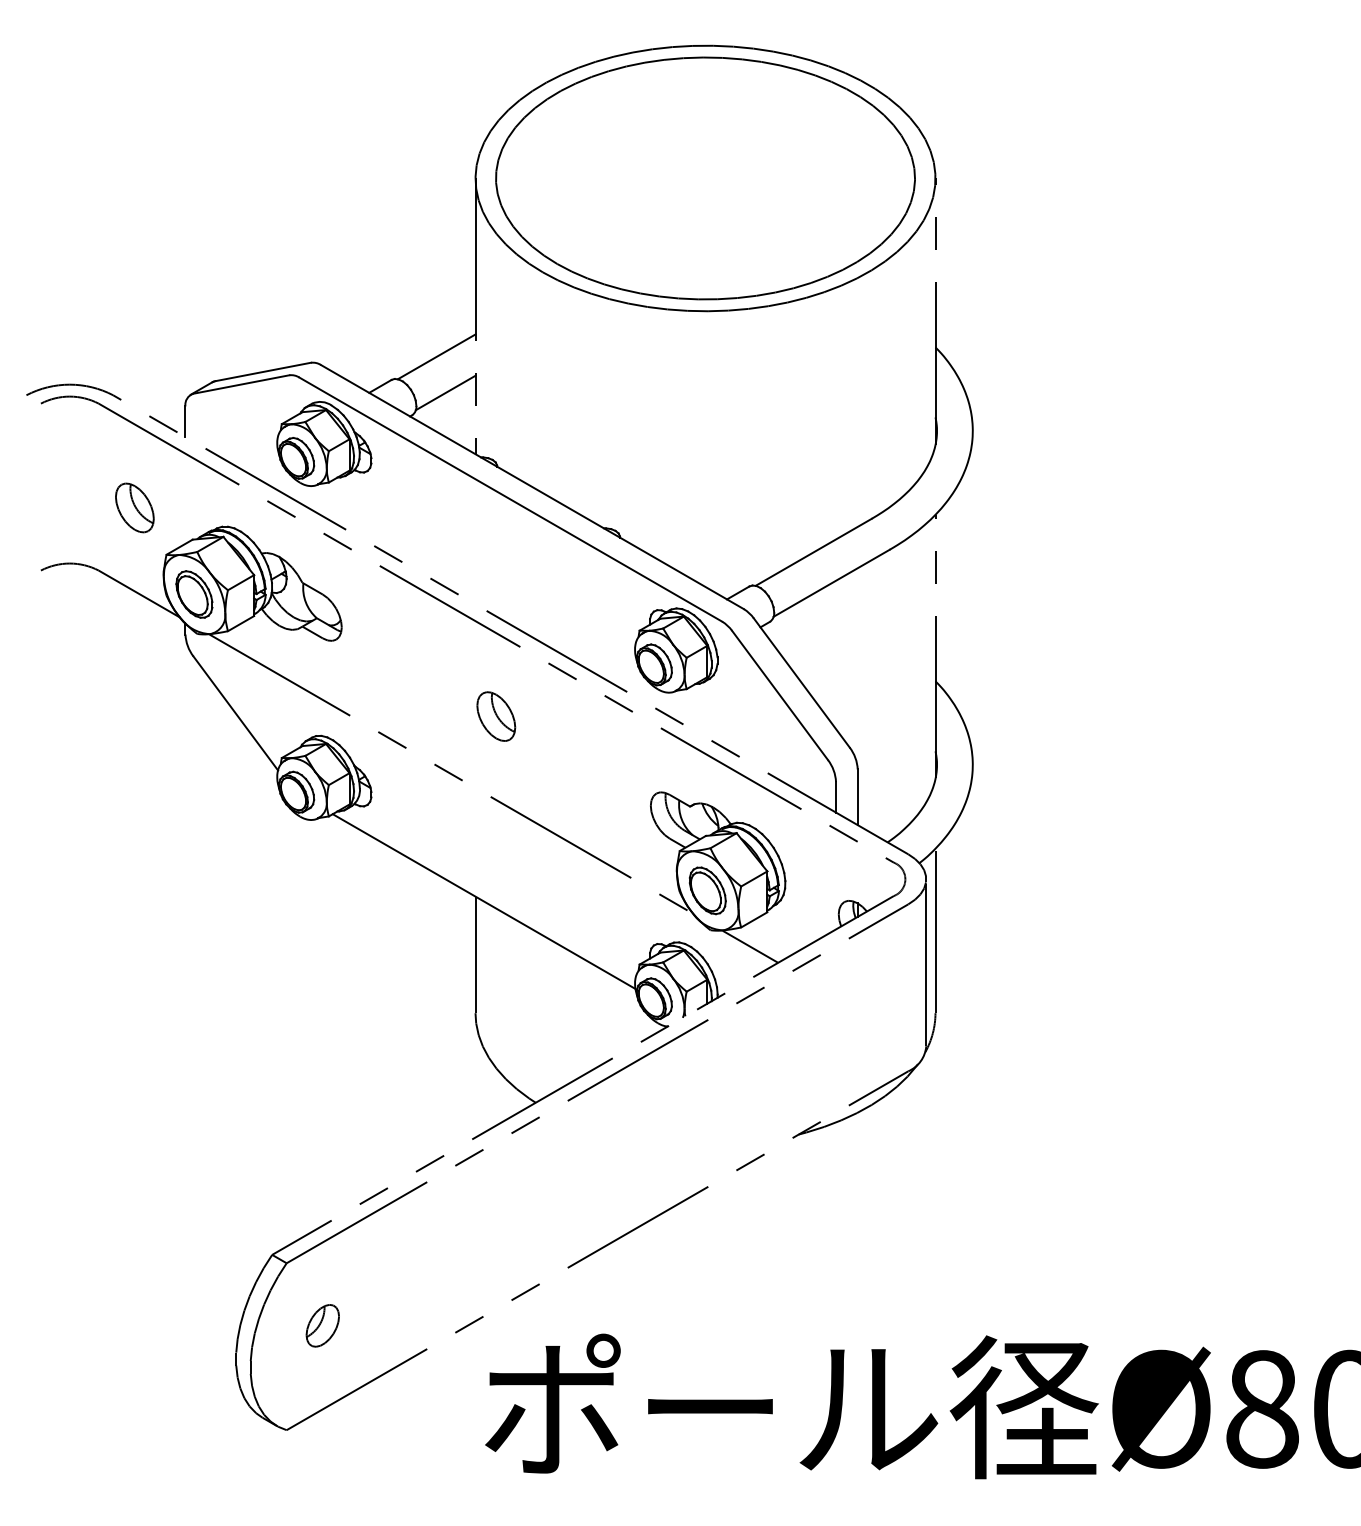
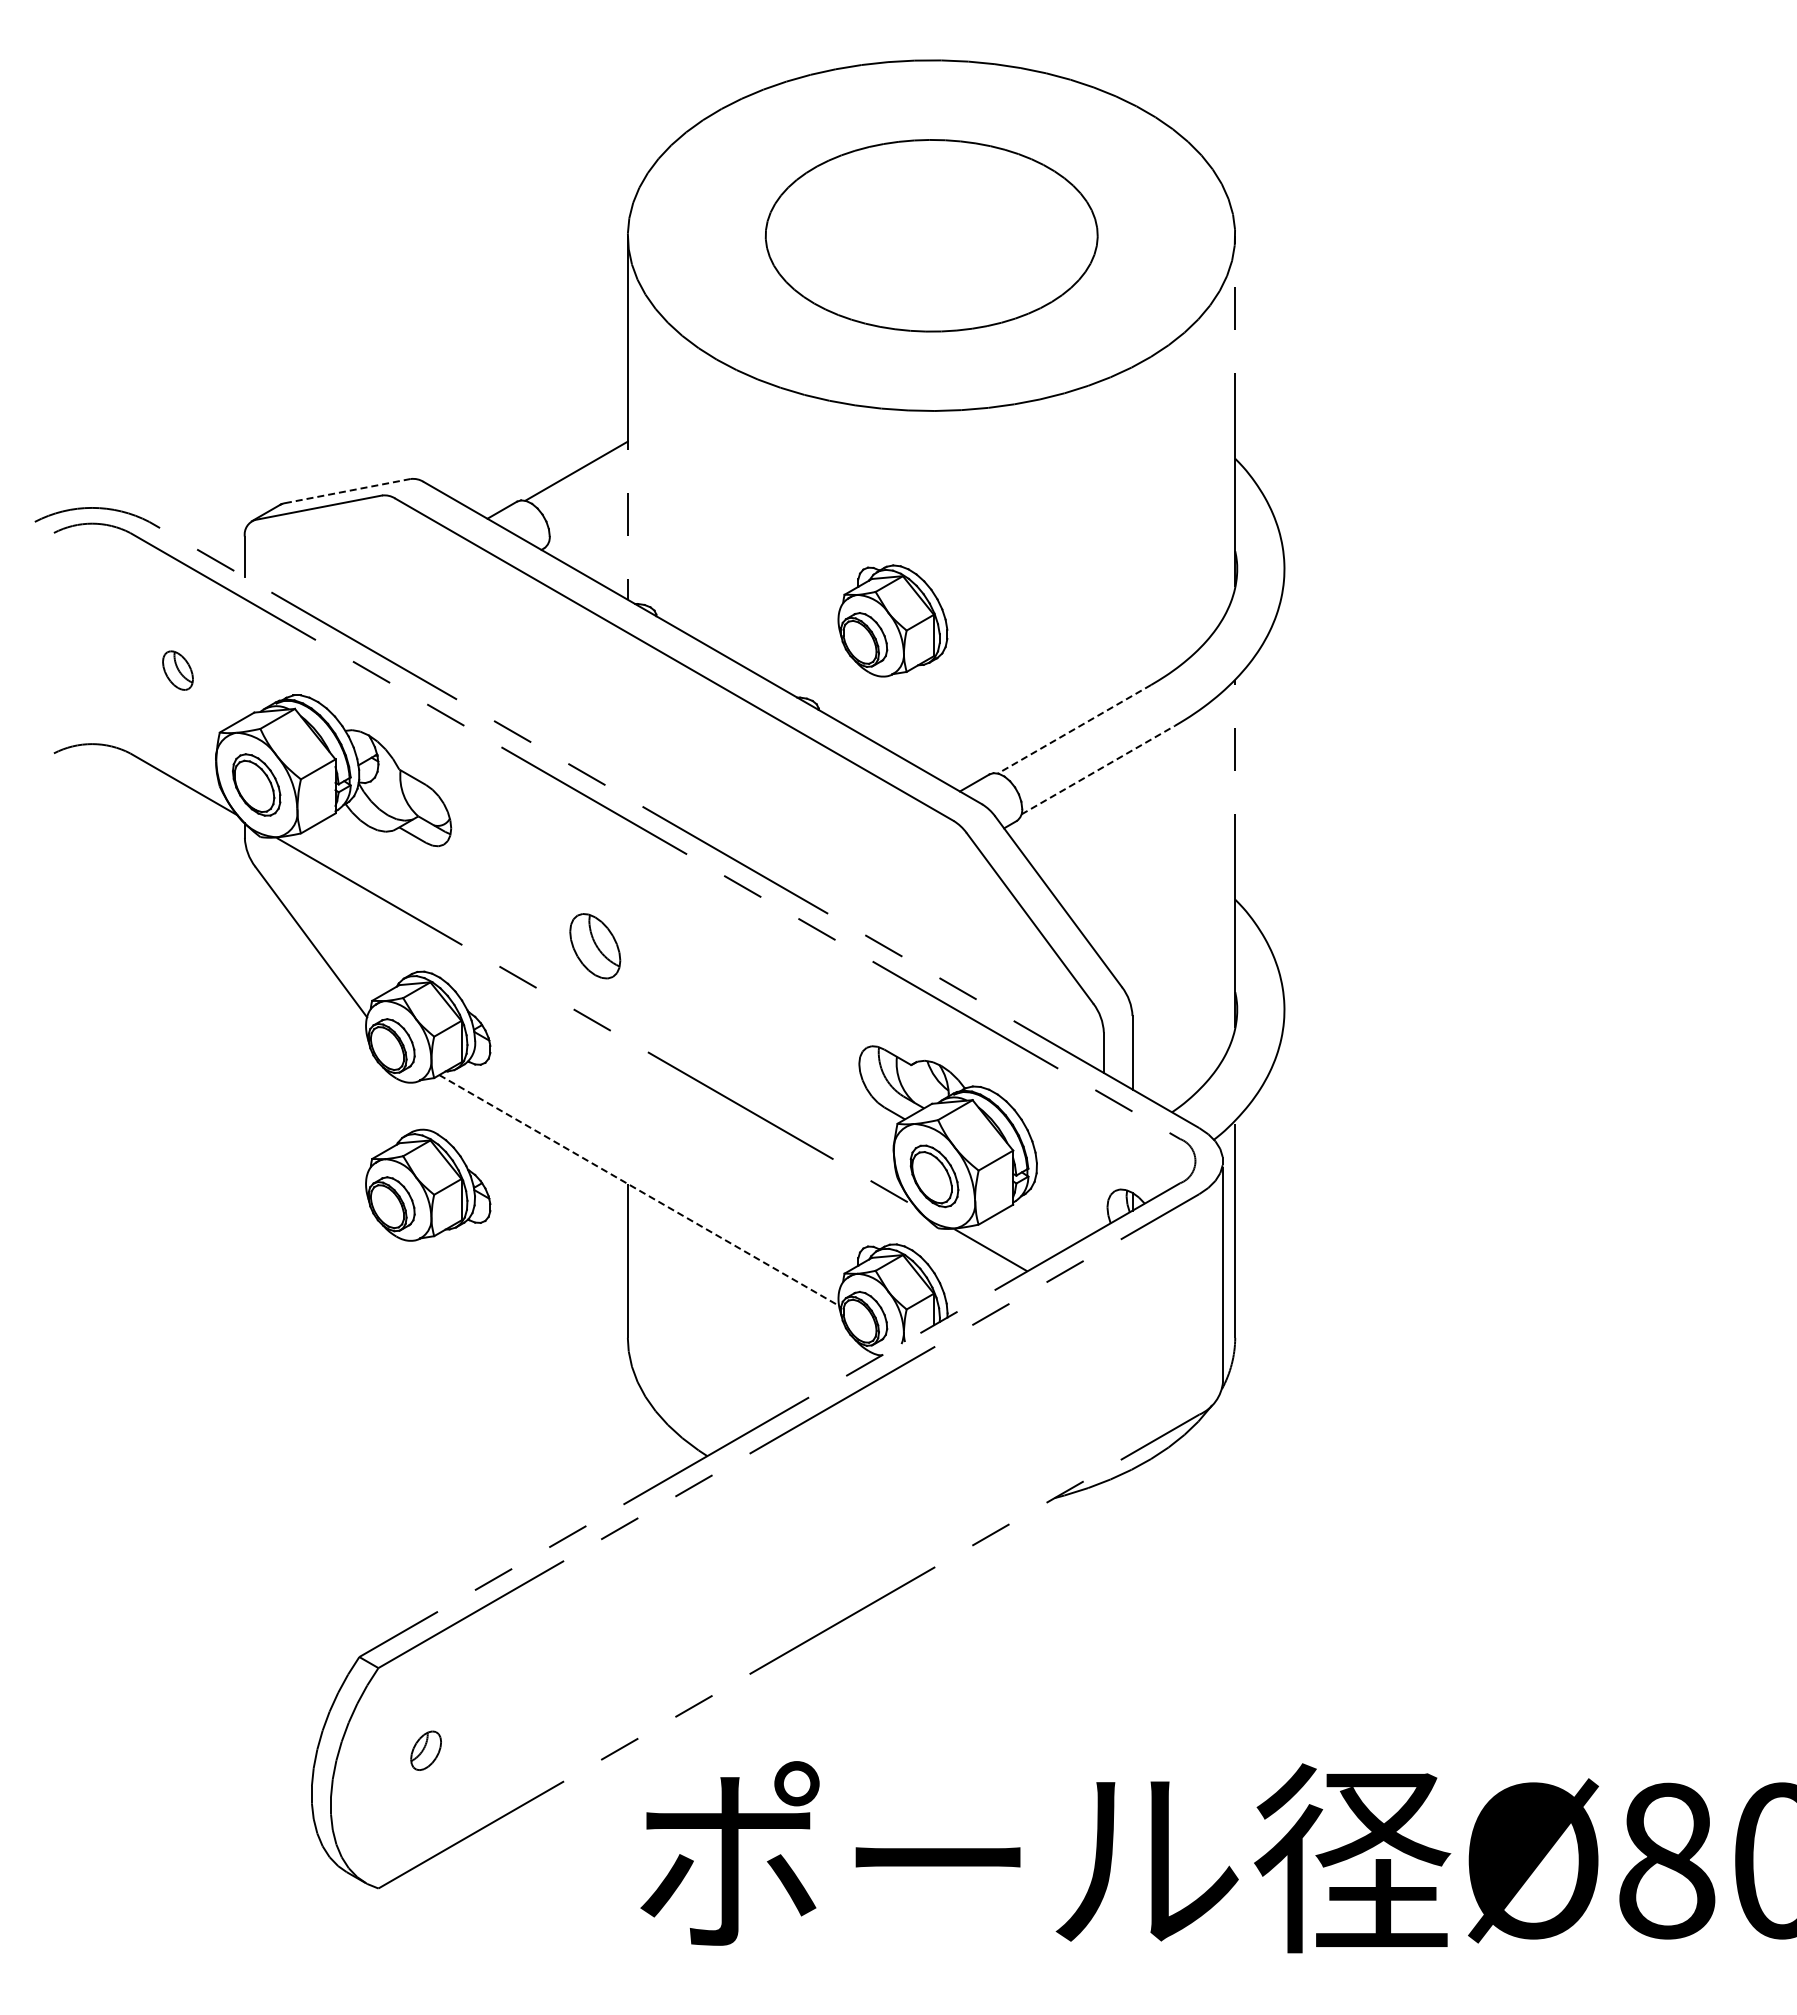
part: (705, 178) -> (931, 235), size x0.6
line: (262, 372) -> (346, 491), solid -> dashed
line: (444, 392) -> (587, 518), removed
part: (324, 443) -> (428, 1184), moved
part: (134, 507) -> (177, 670), size x0.6
line: (813, 552) -> (1074, 729), solid -> dashed
line: (831, 583) -> (1098, 770), solid -> dashed
part: (675, 650) -> (892, 620), moved
part: (496, 716) -> (595, 946), moved
line: (484, 901) -> (639, 1190), solid -> dashed
part: (322, 1325) -> (425, 1750), size x0.7

